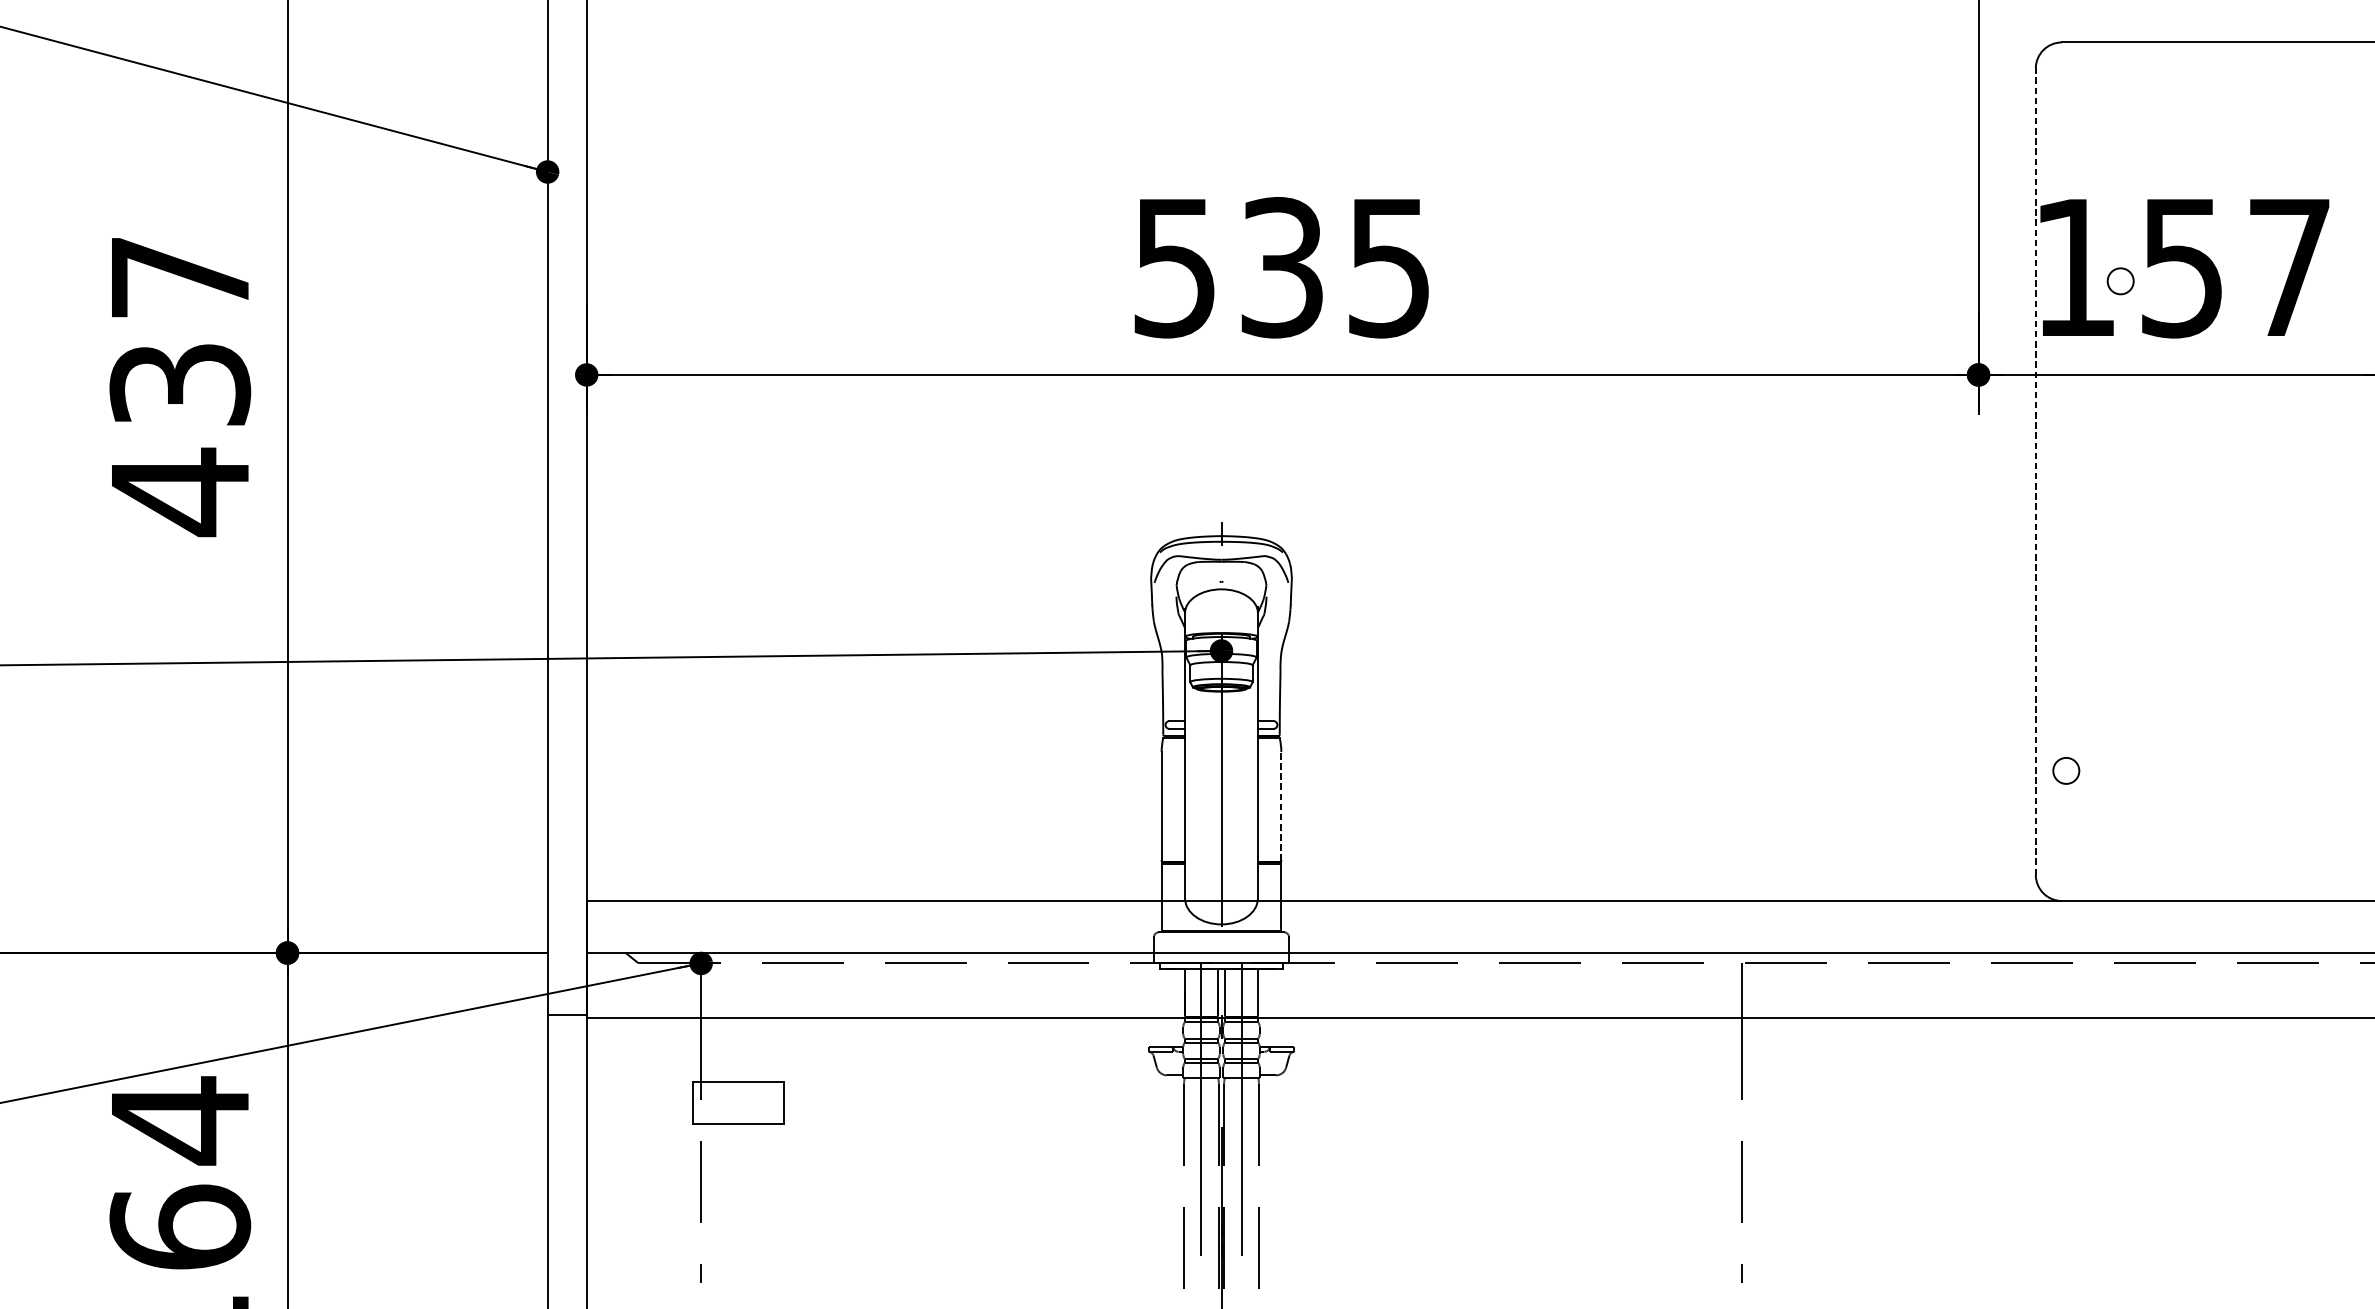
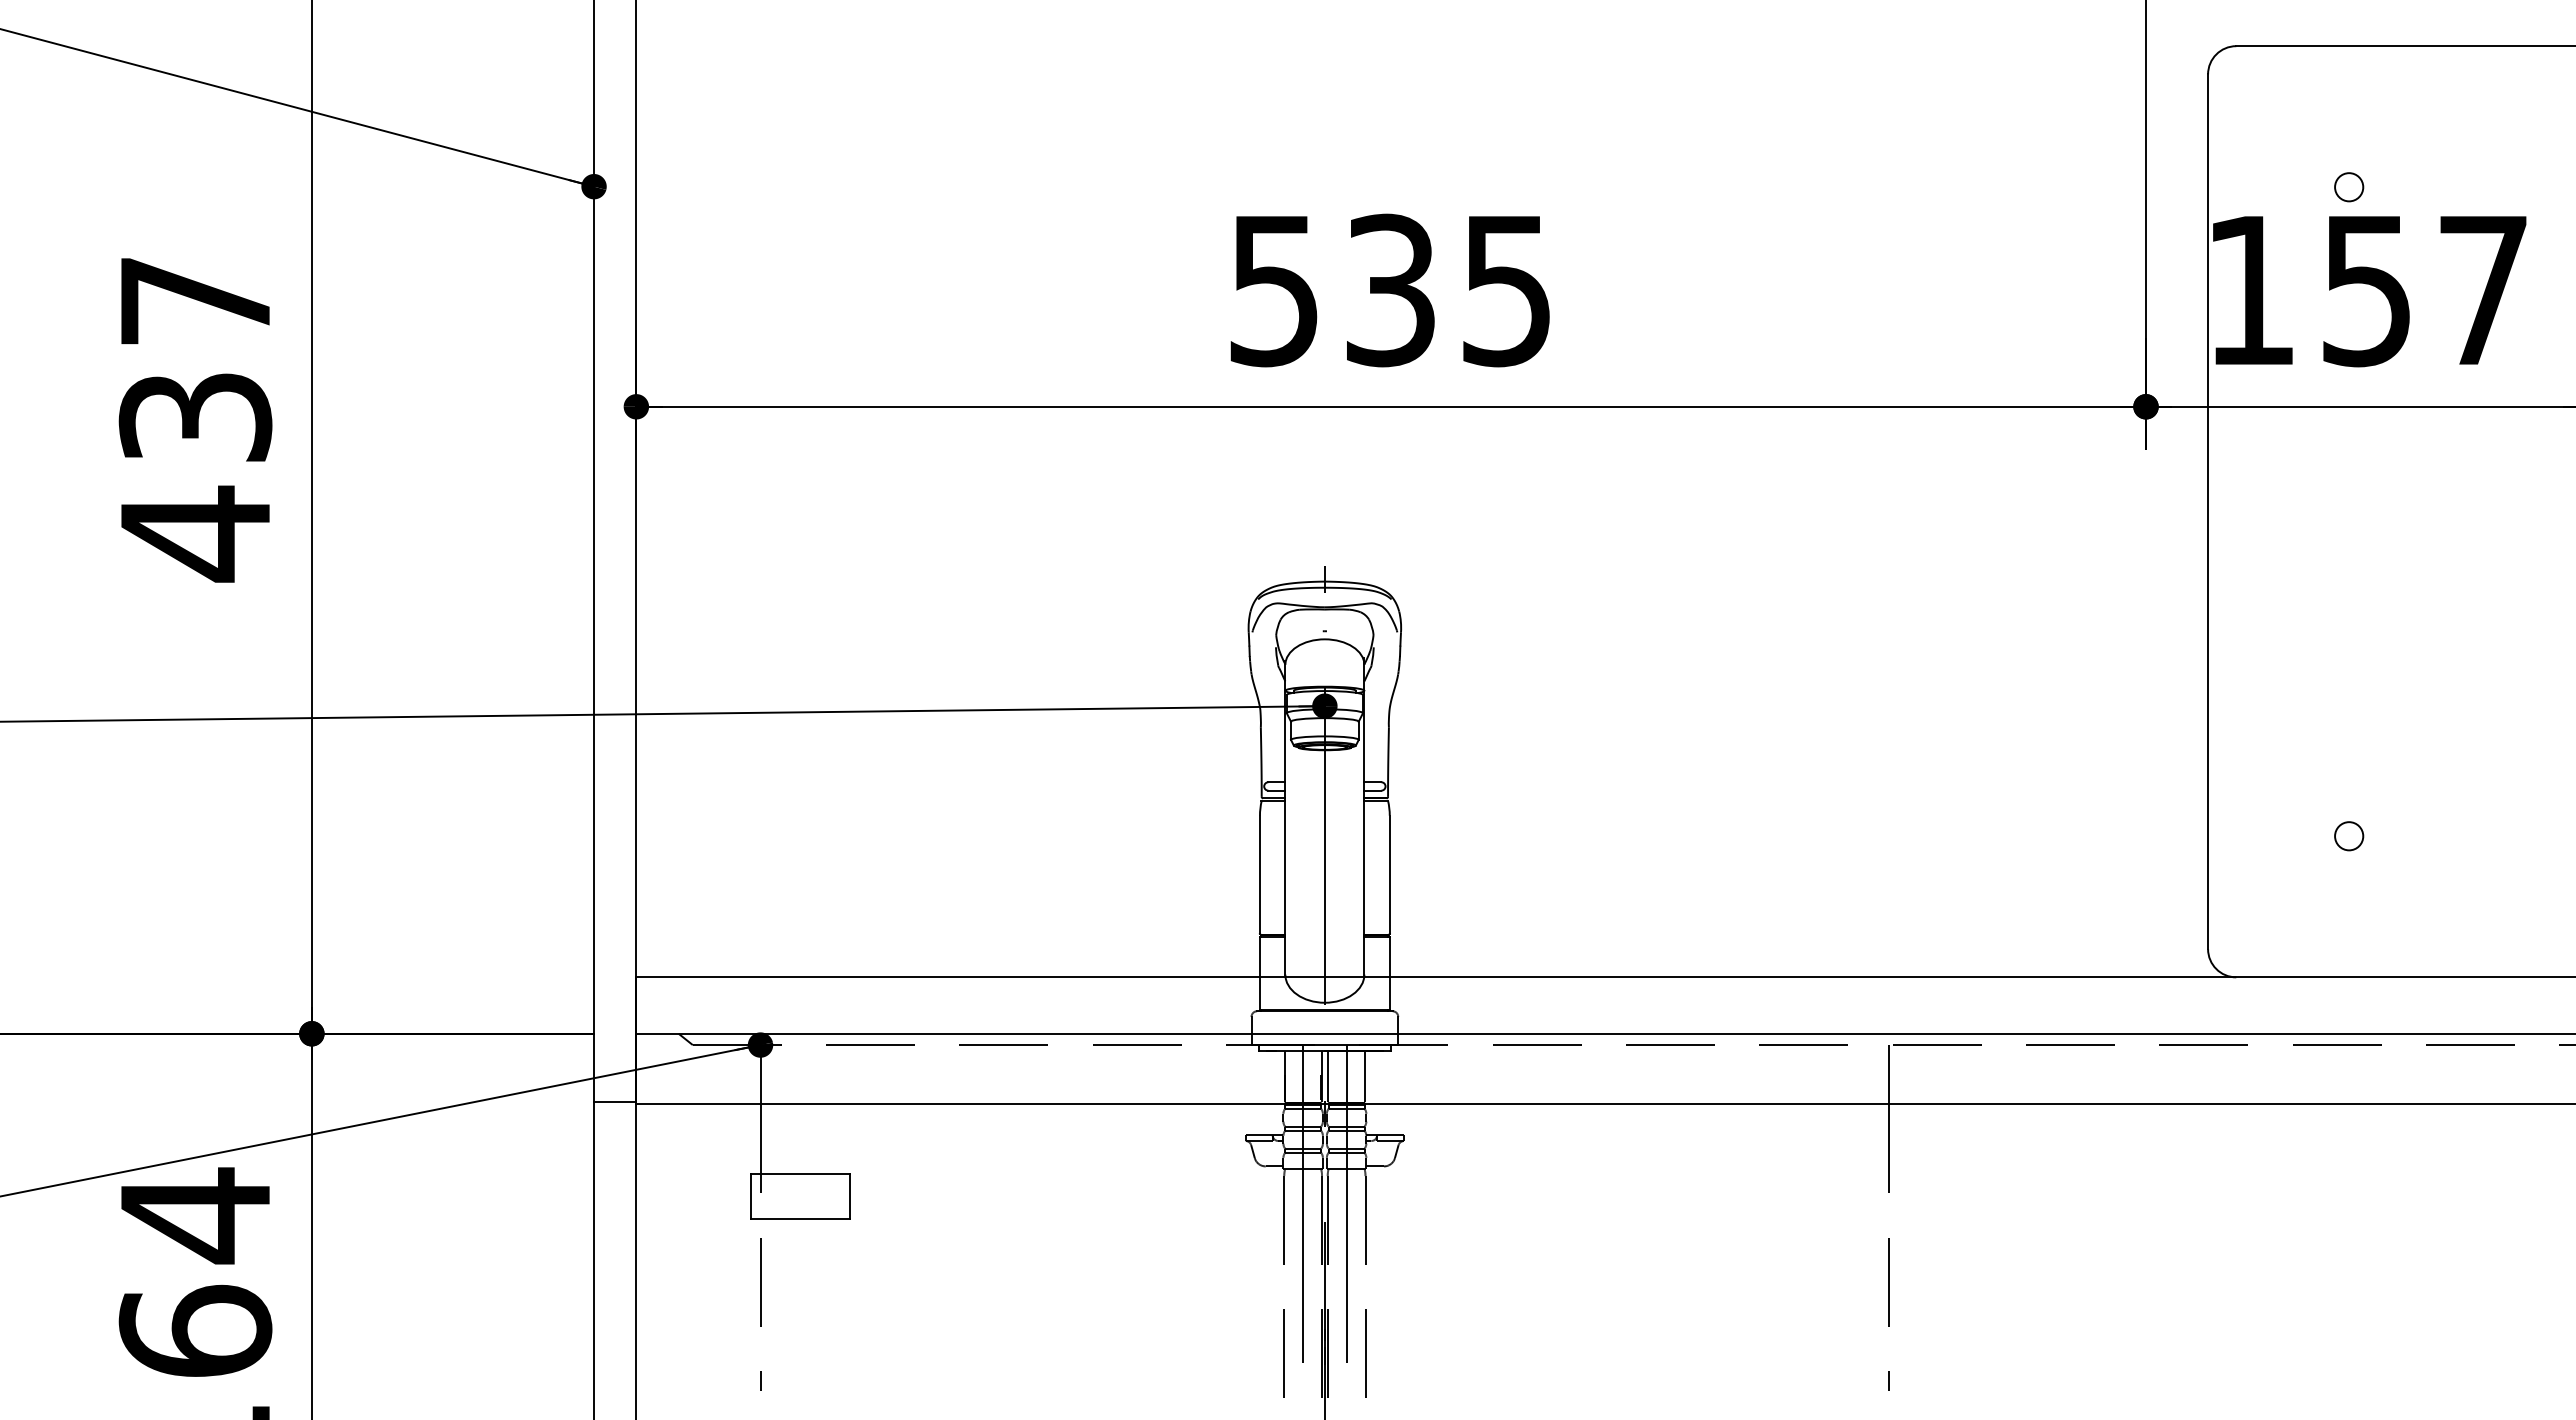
circle: (2121, 281) -> (2349, 187), moved
line: (2036, 471) -> (2208, 511), dashed -> solid
circle: (2066, 771) -> (2349, 836), moved
line: (1281, 806) -> (1389, 874), dashed -> solid

